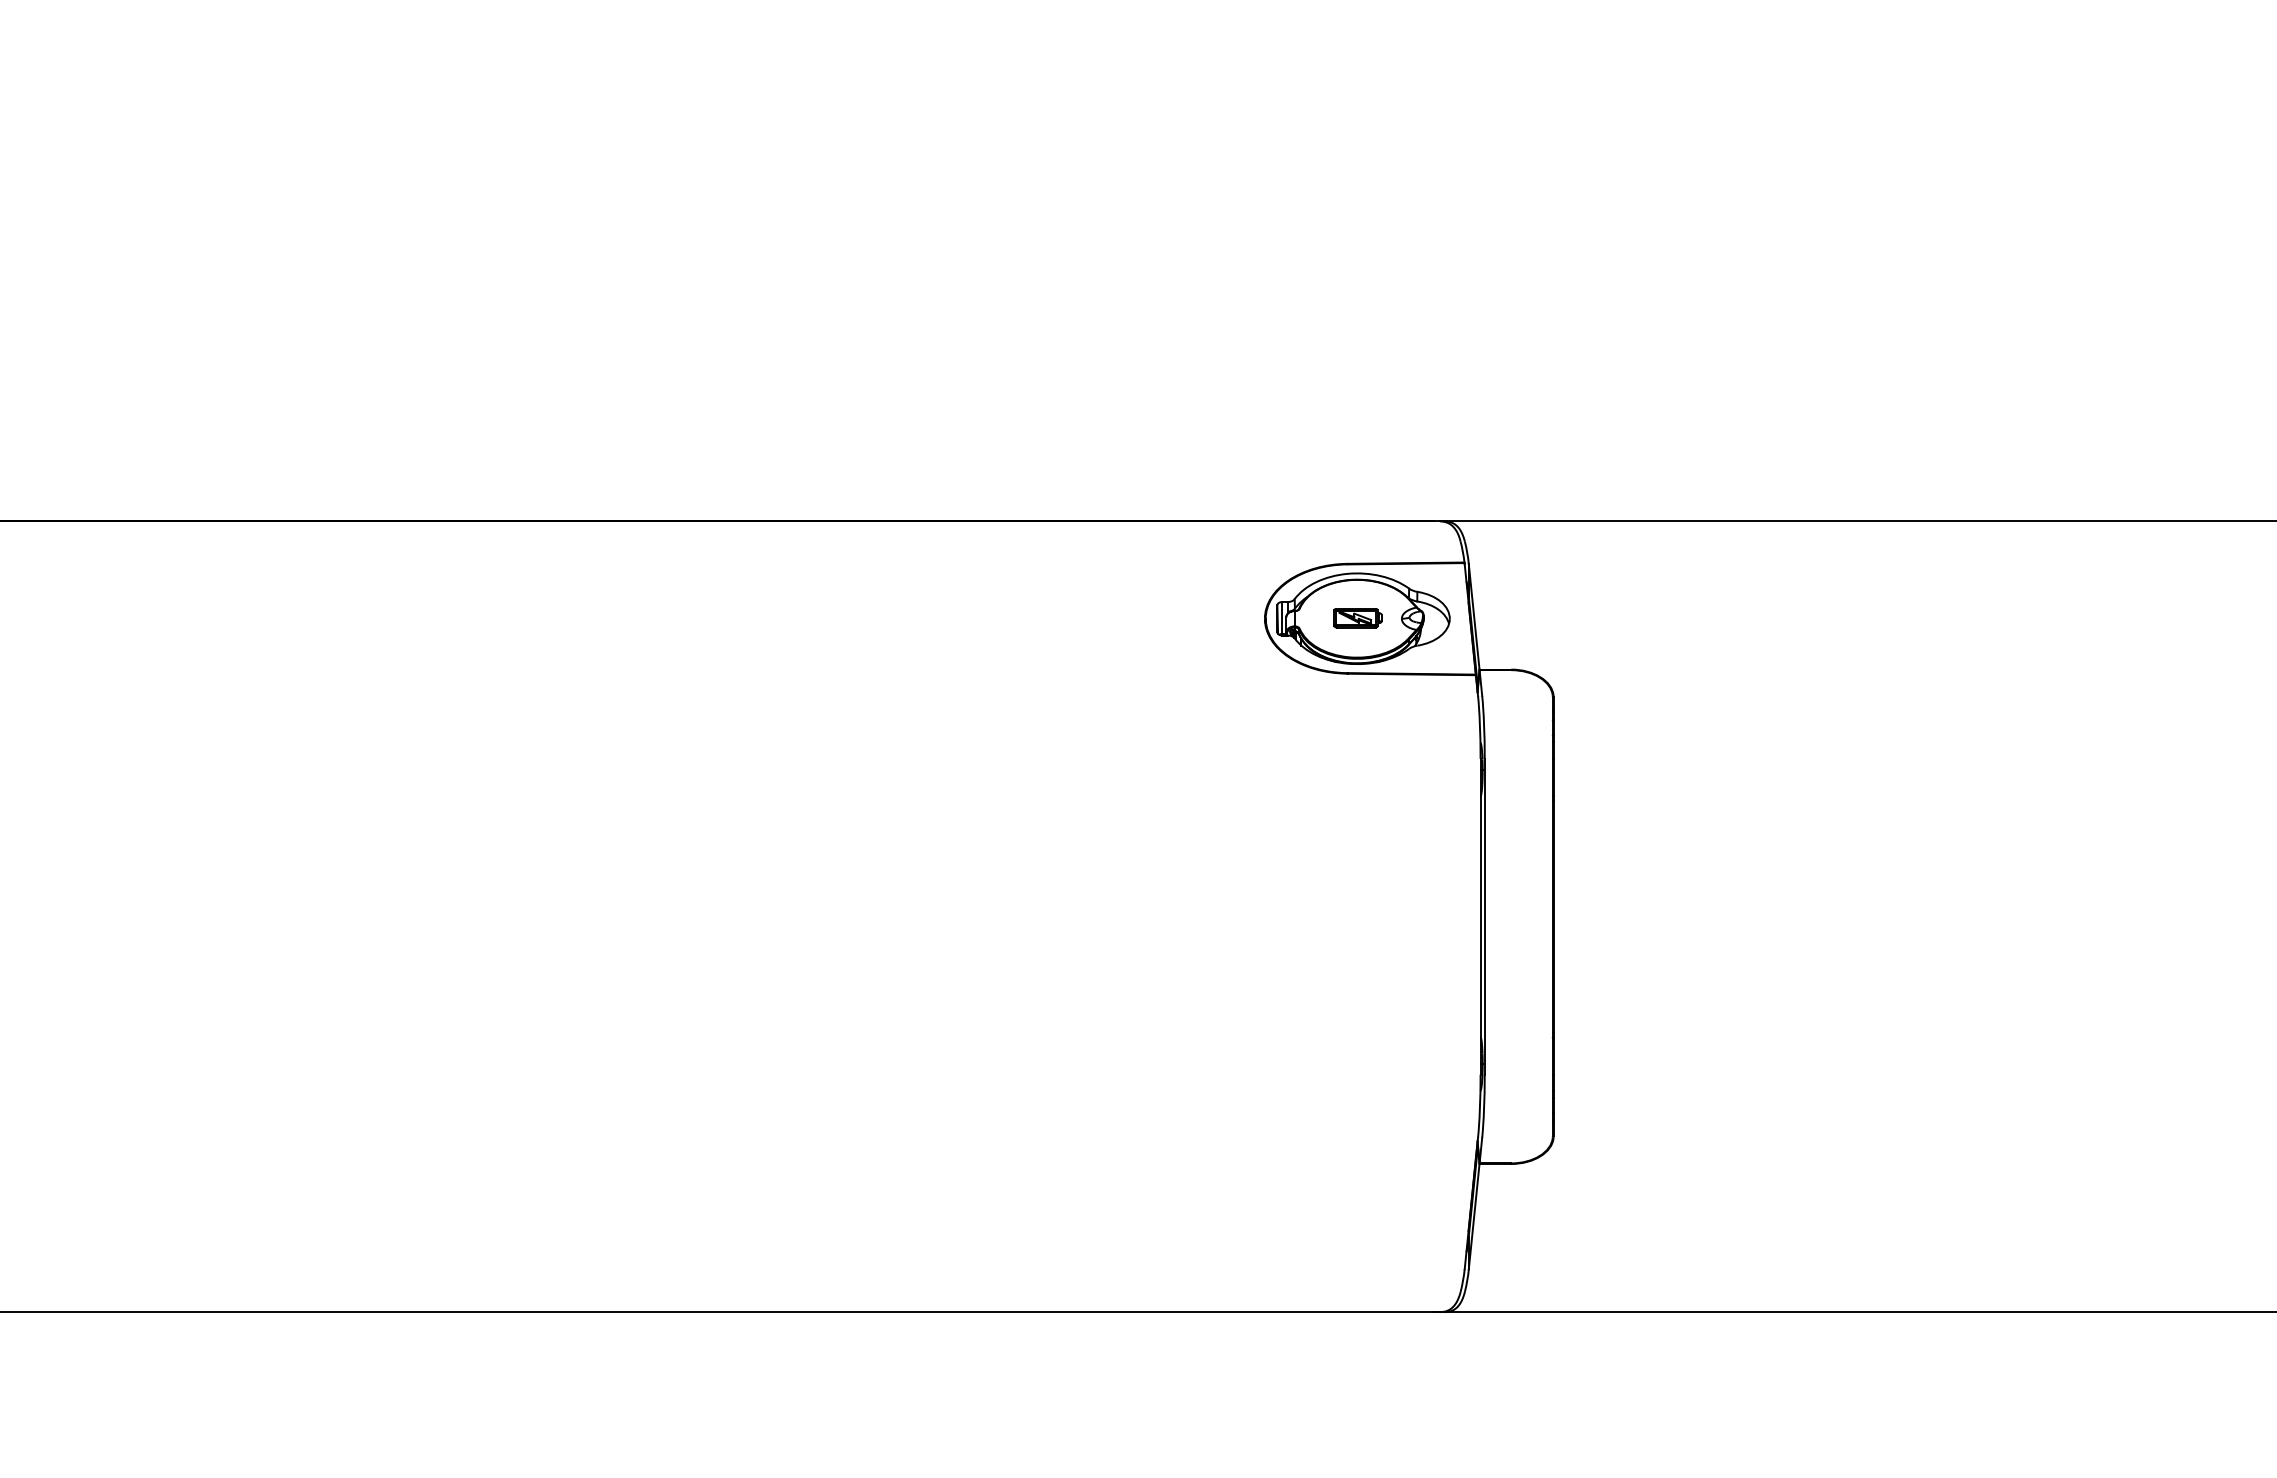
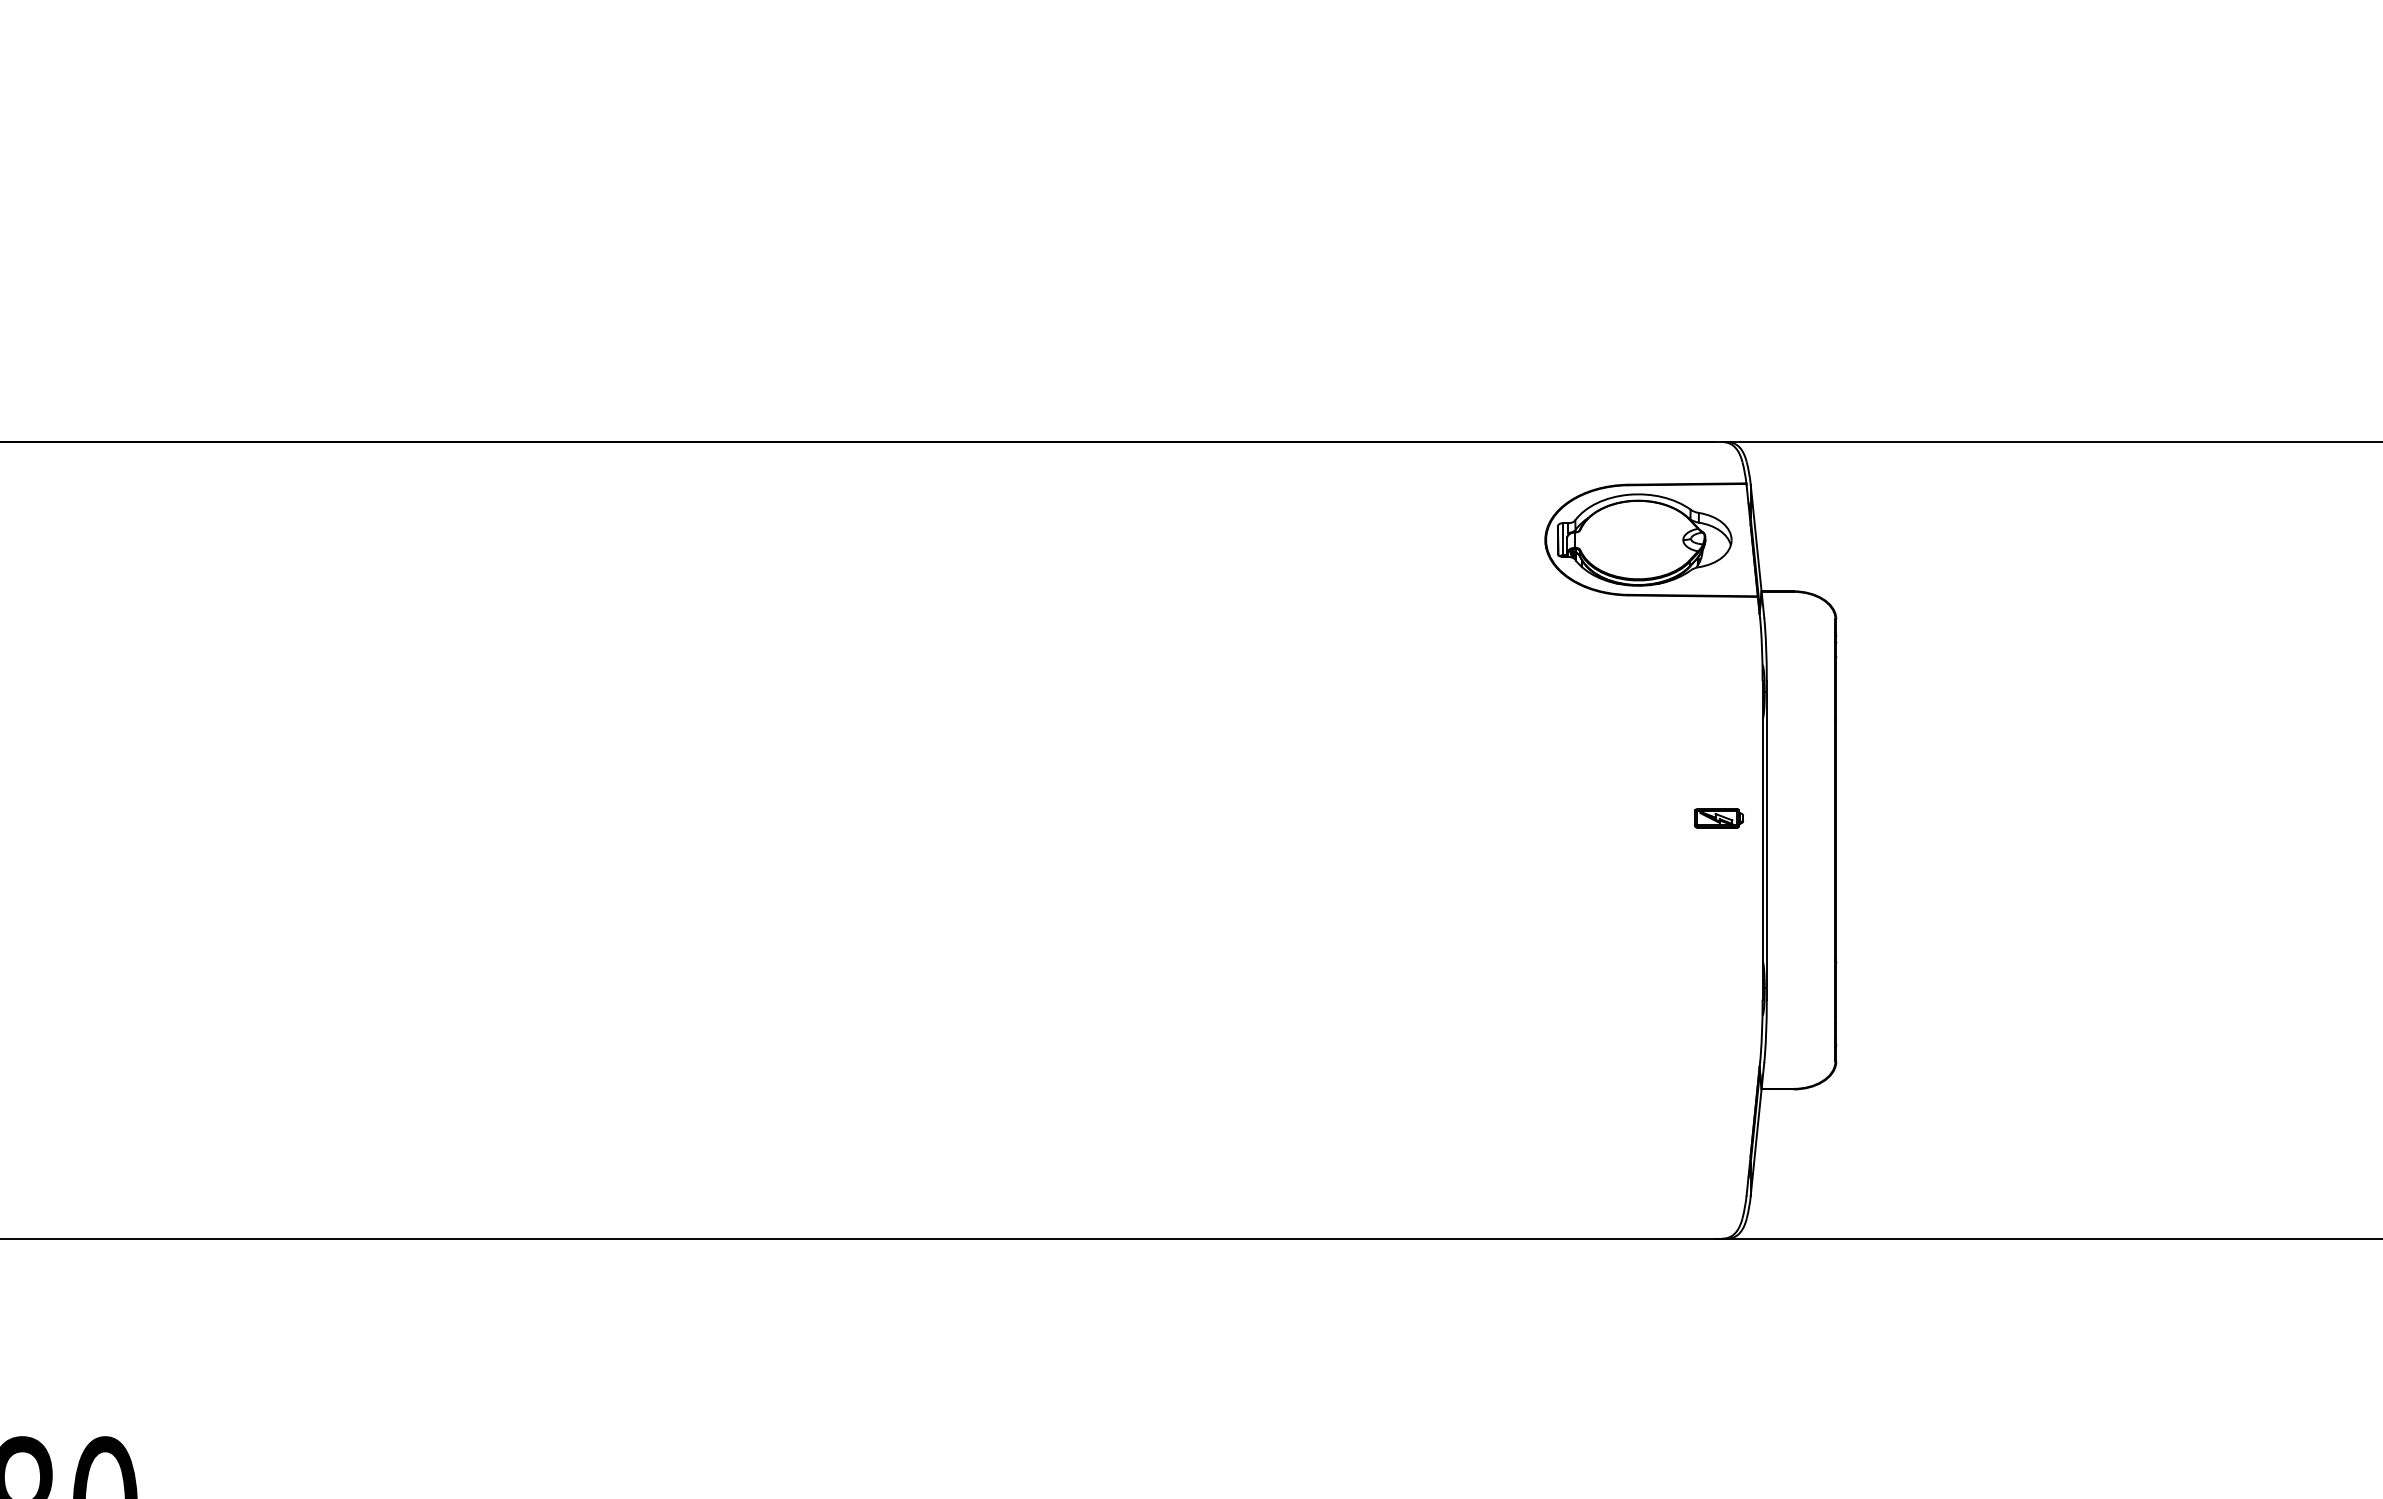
part: (1357, 618) -> (1718, 818), moved

